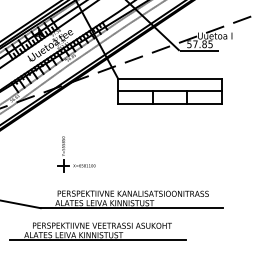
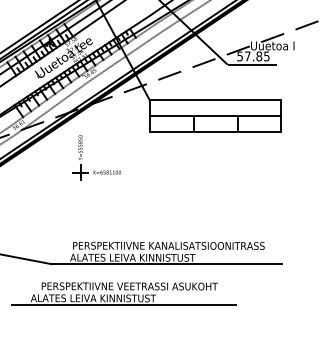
part: (75, 164) -> (95, 170), moved

